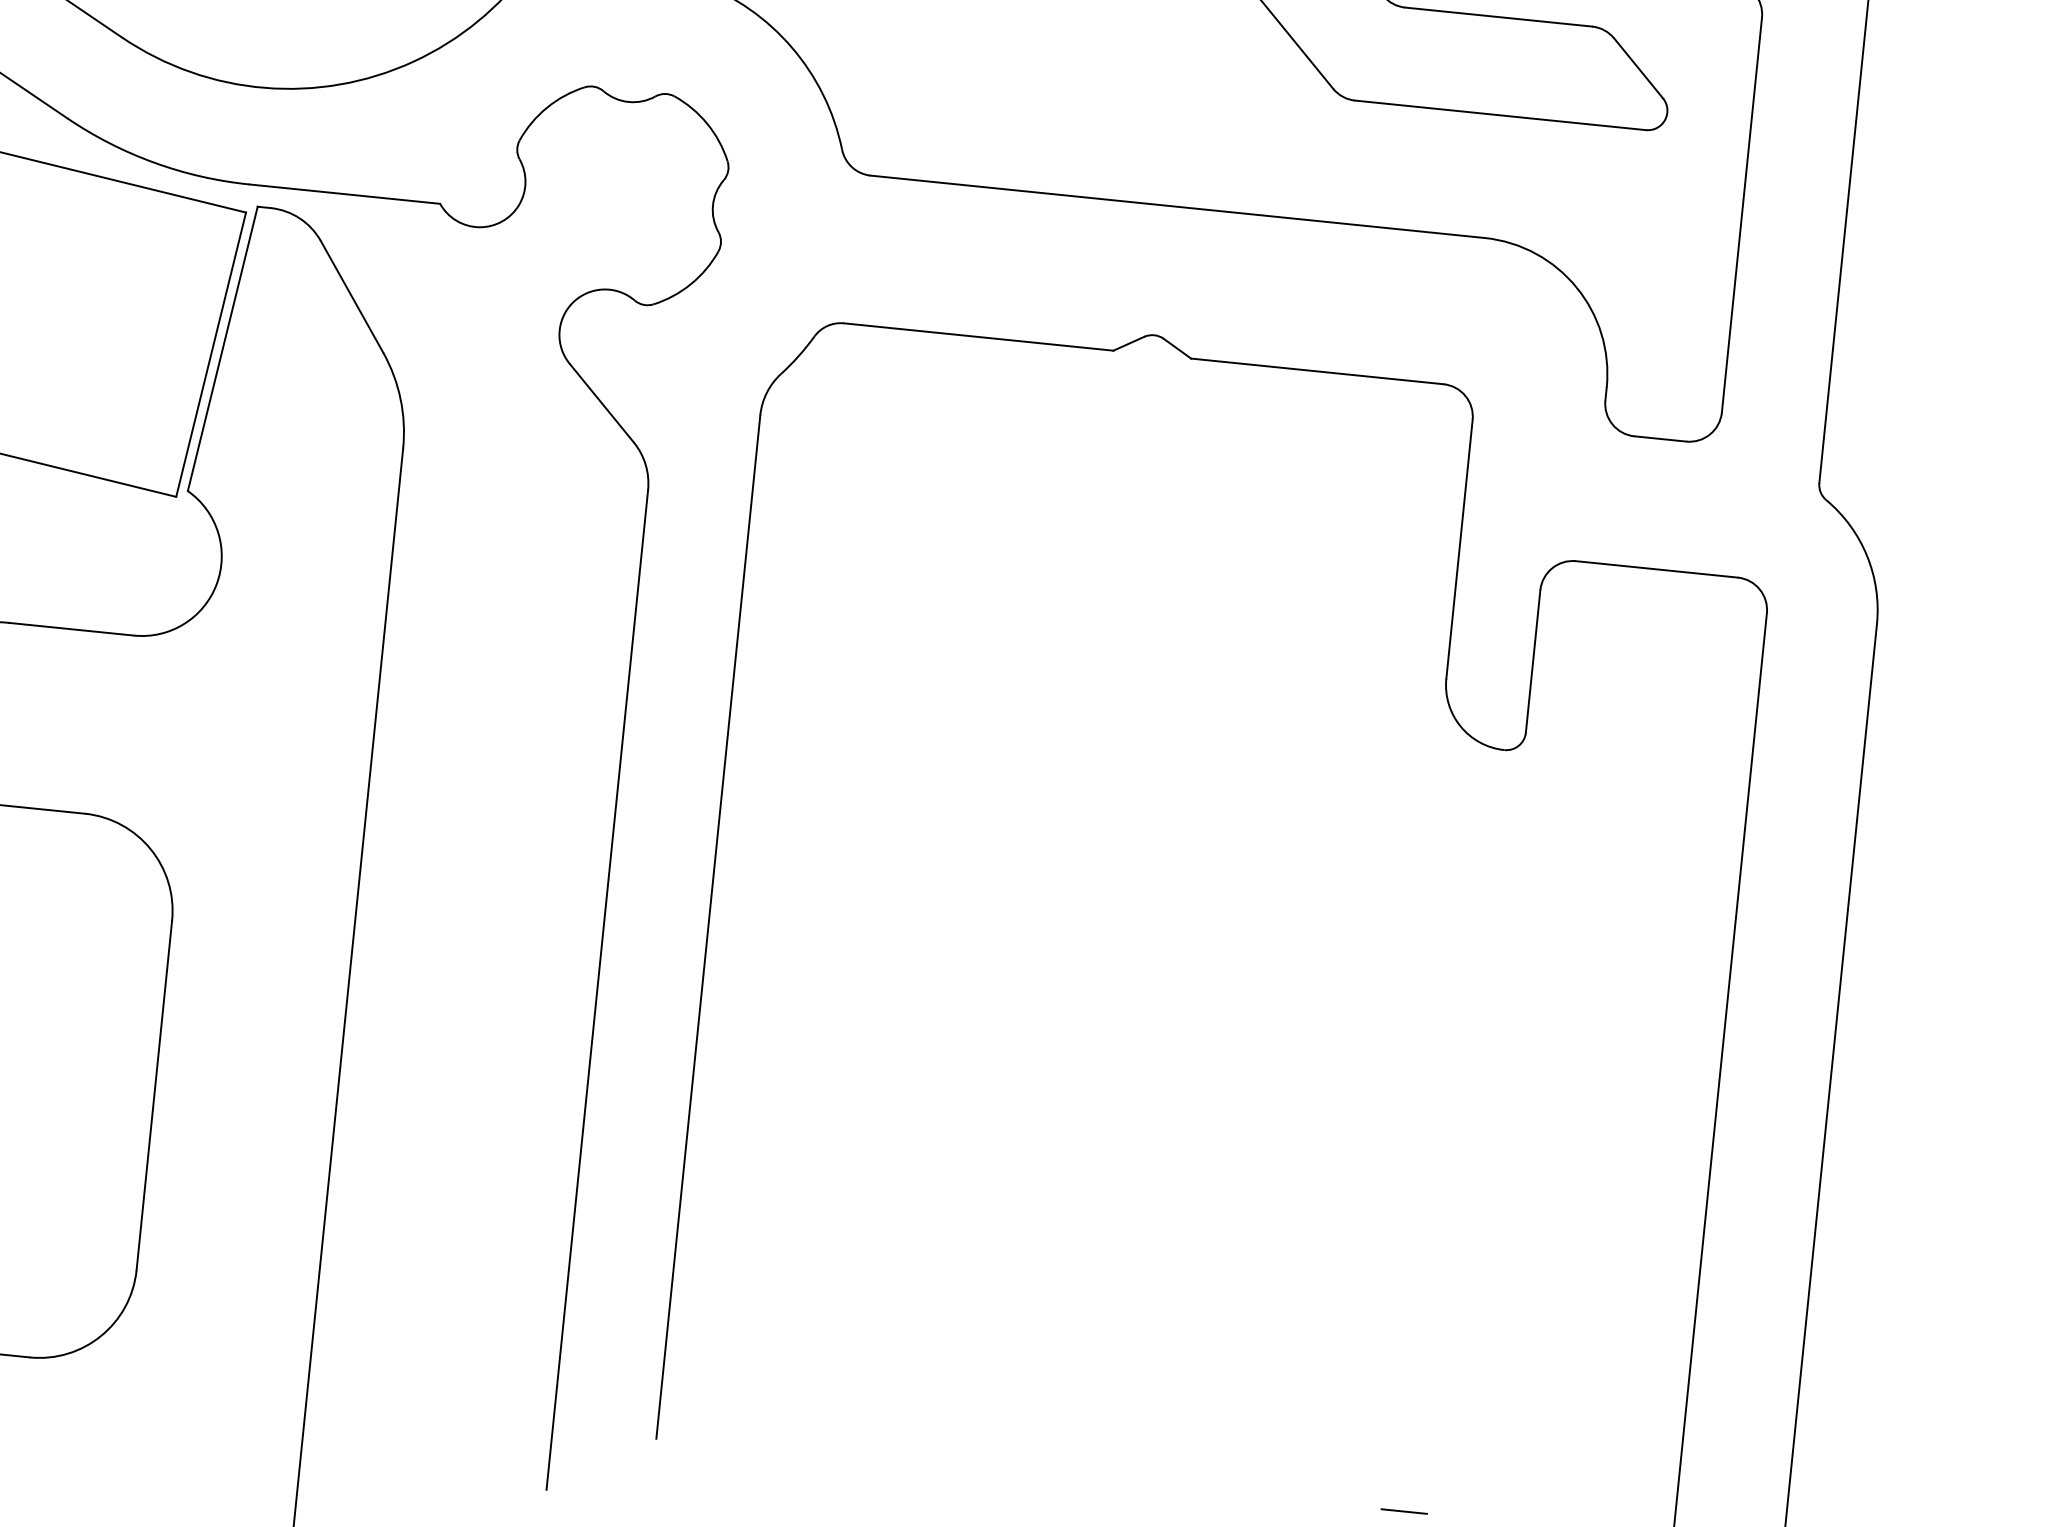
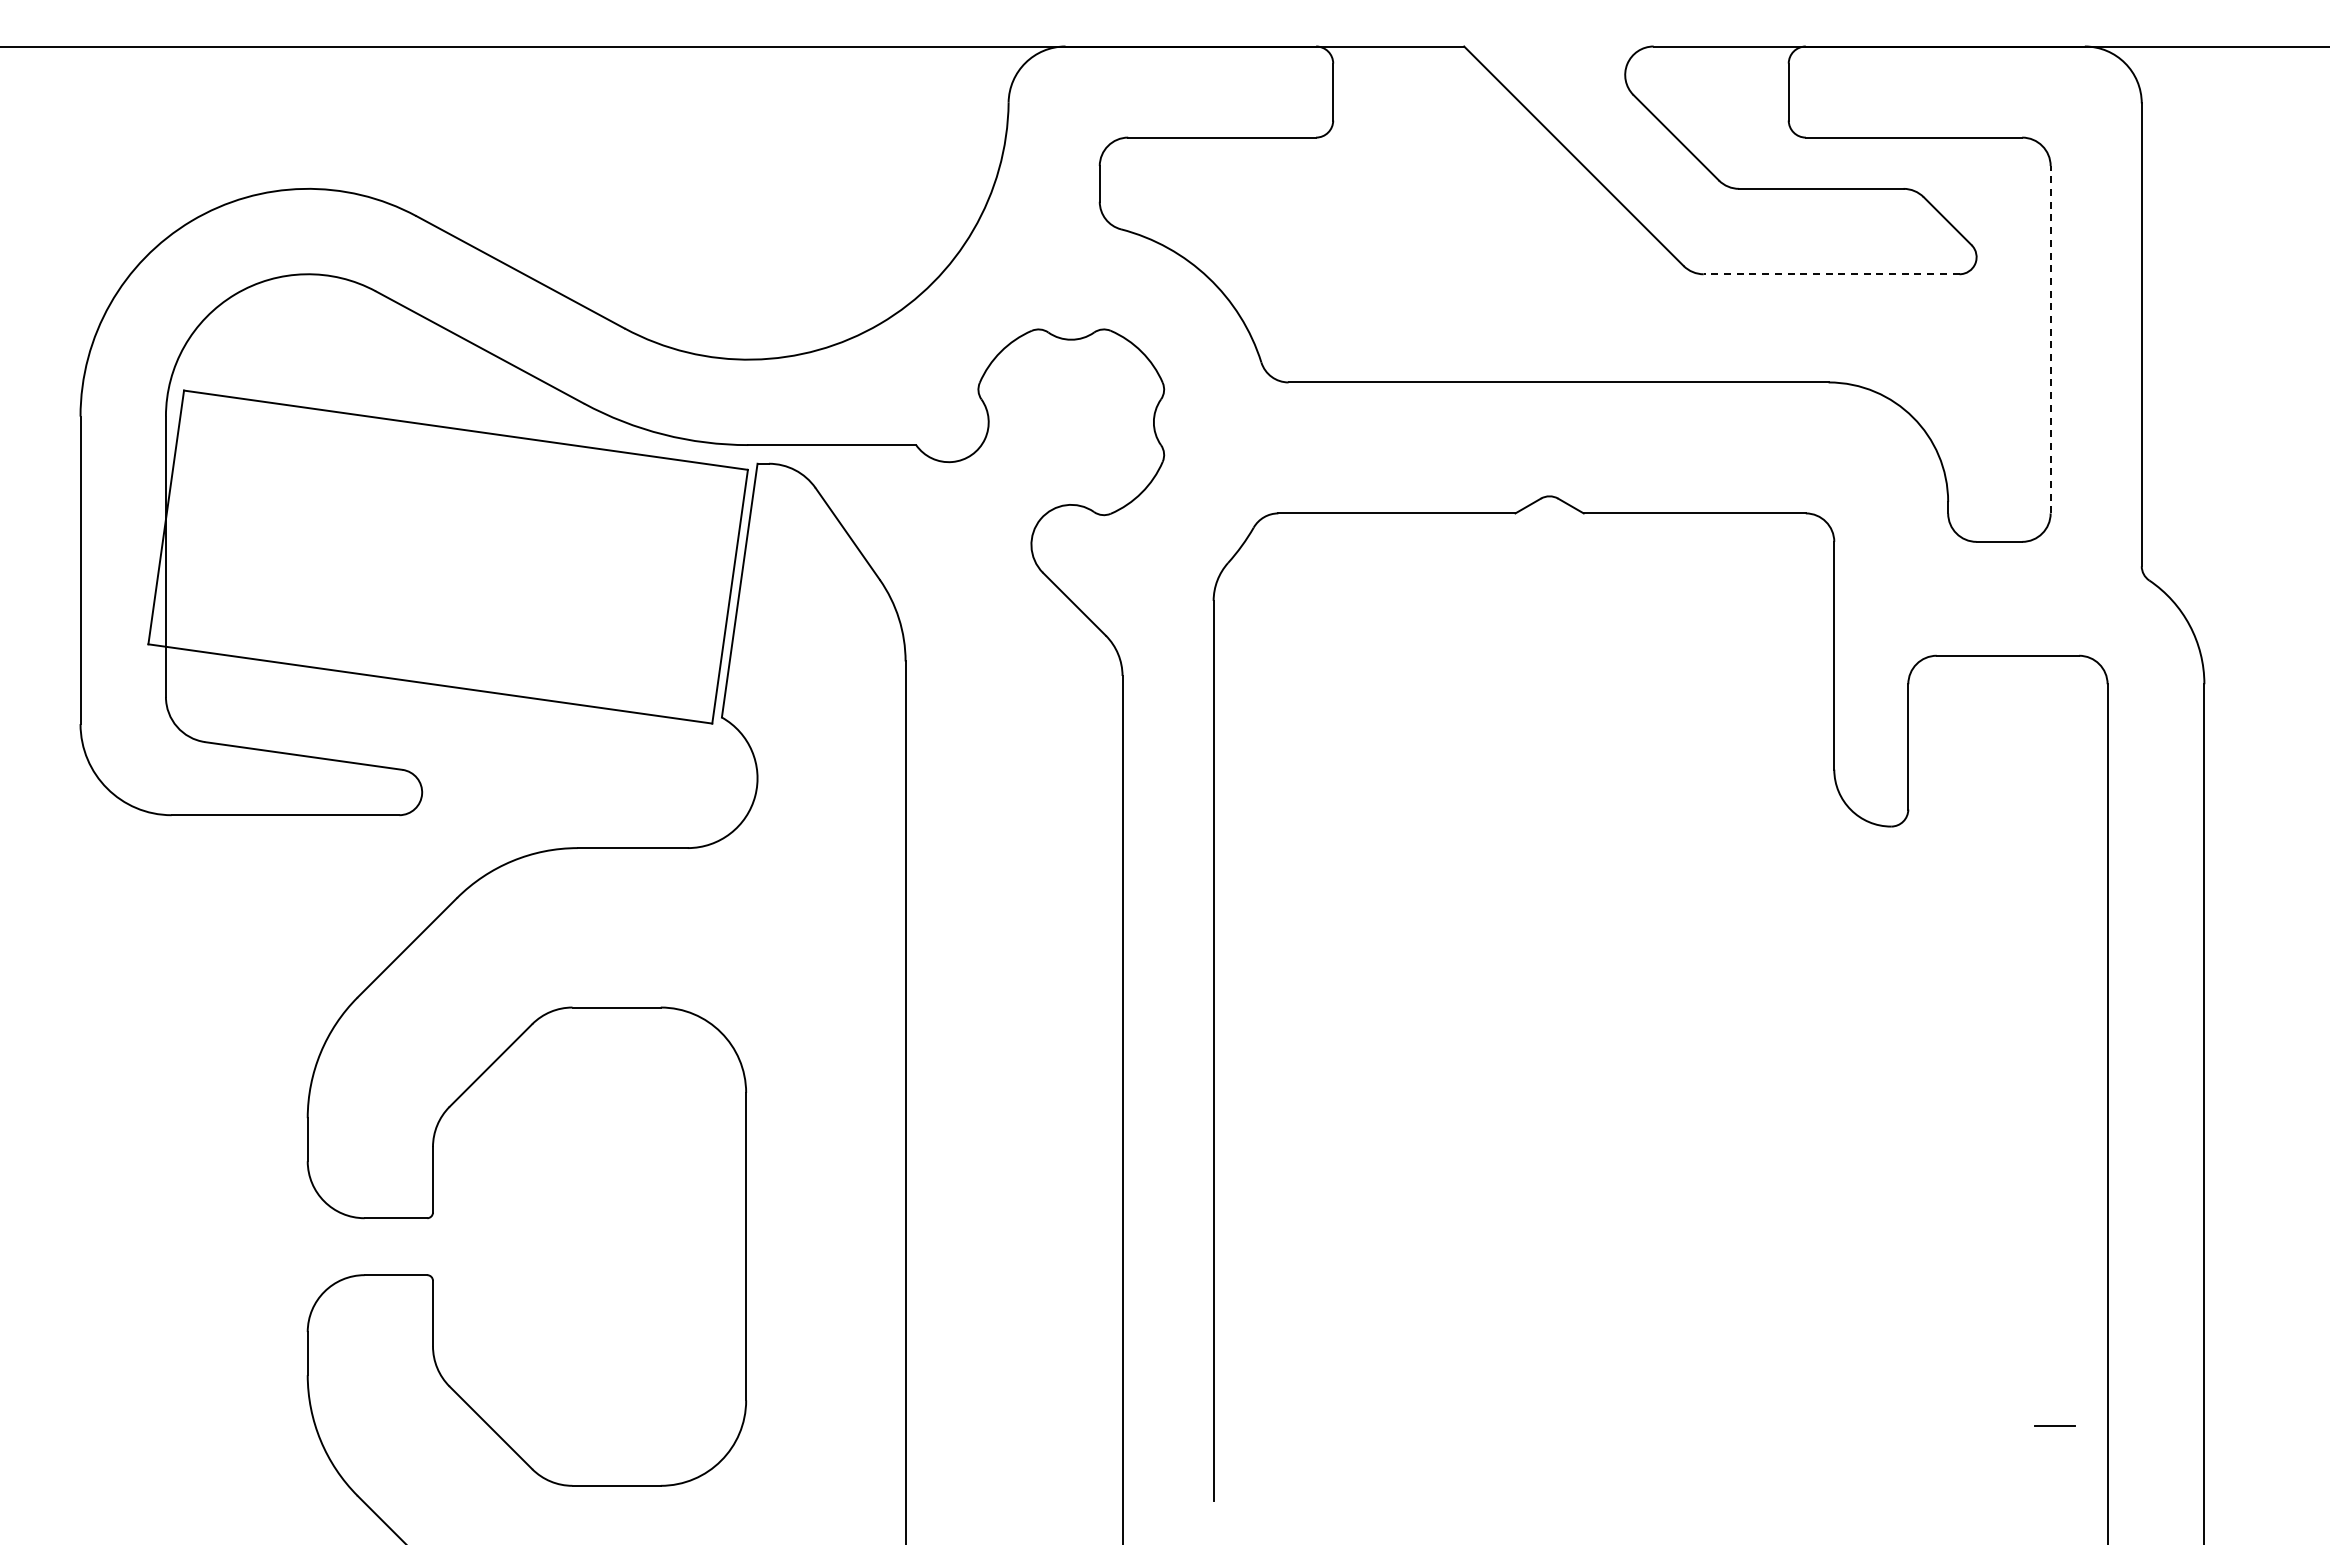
line: (1500, 115) -> (1831, 274), solid -> dashed
line: (1741, 214) -> (2050, 339), solid -> dashed
line: (1403, 1510) -> (2054, 1425), moved

